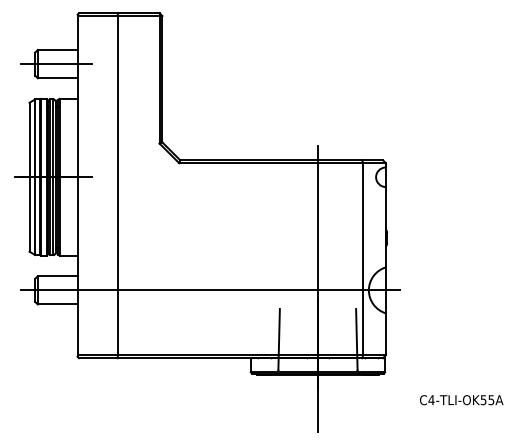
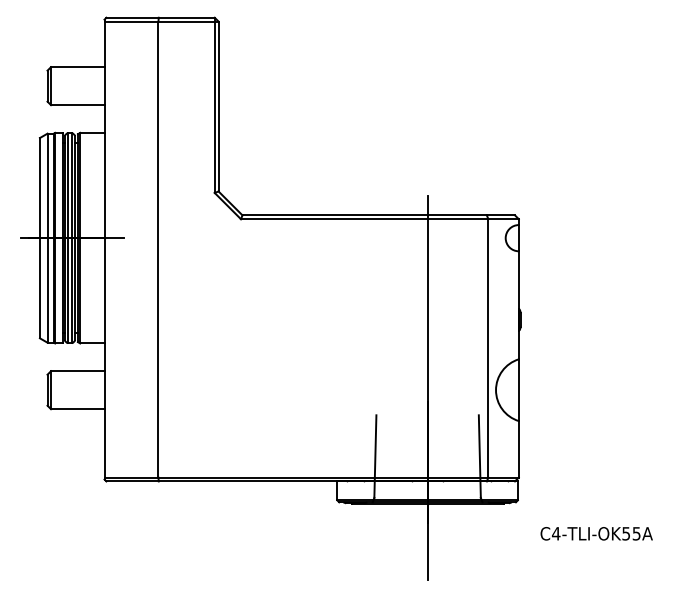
line: (56, 64) -> (75, 86), removed
line: (210, 290) -> (282, 390), removed
text: (461, 399) -> (596, 533), moved

